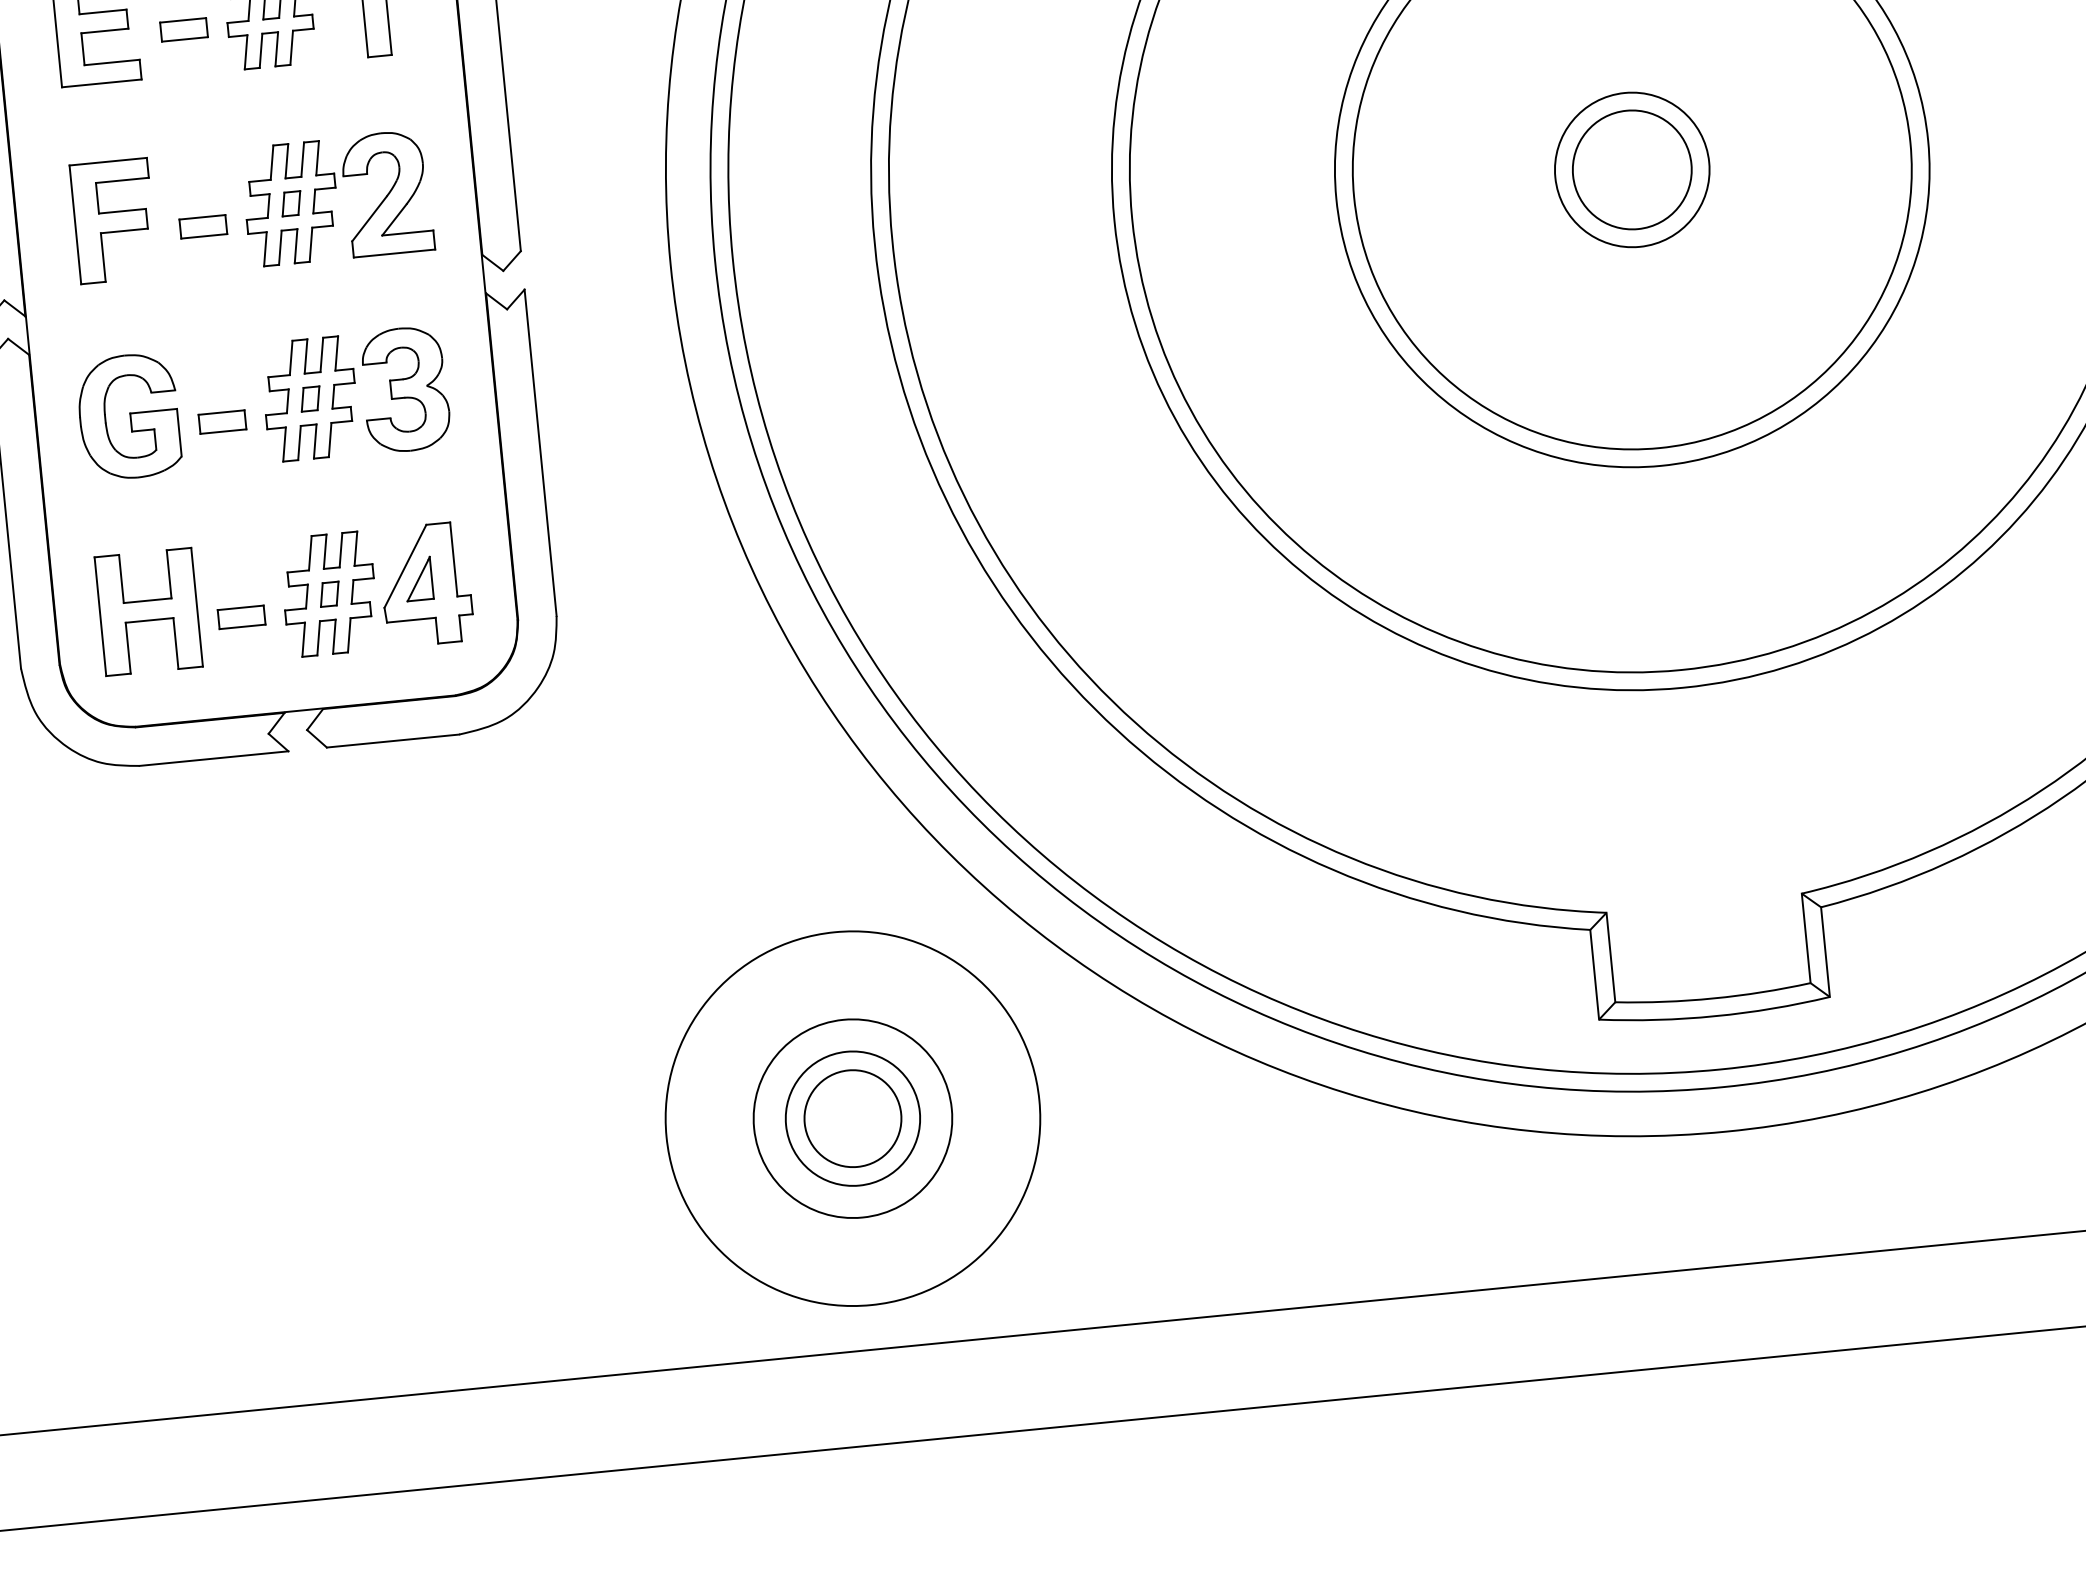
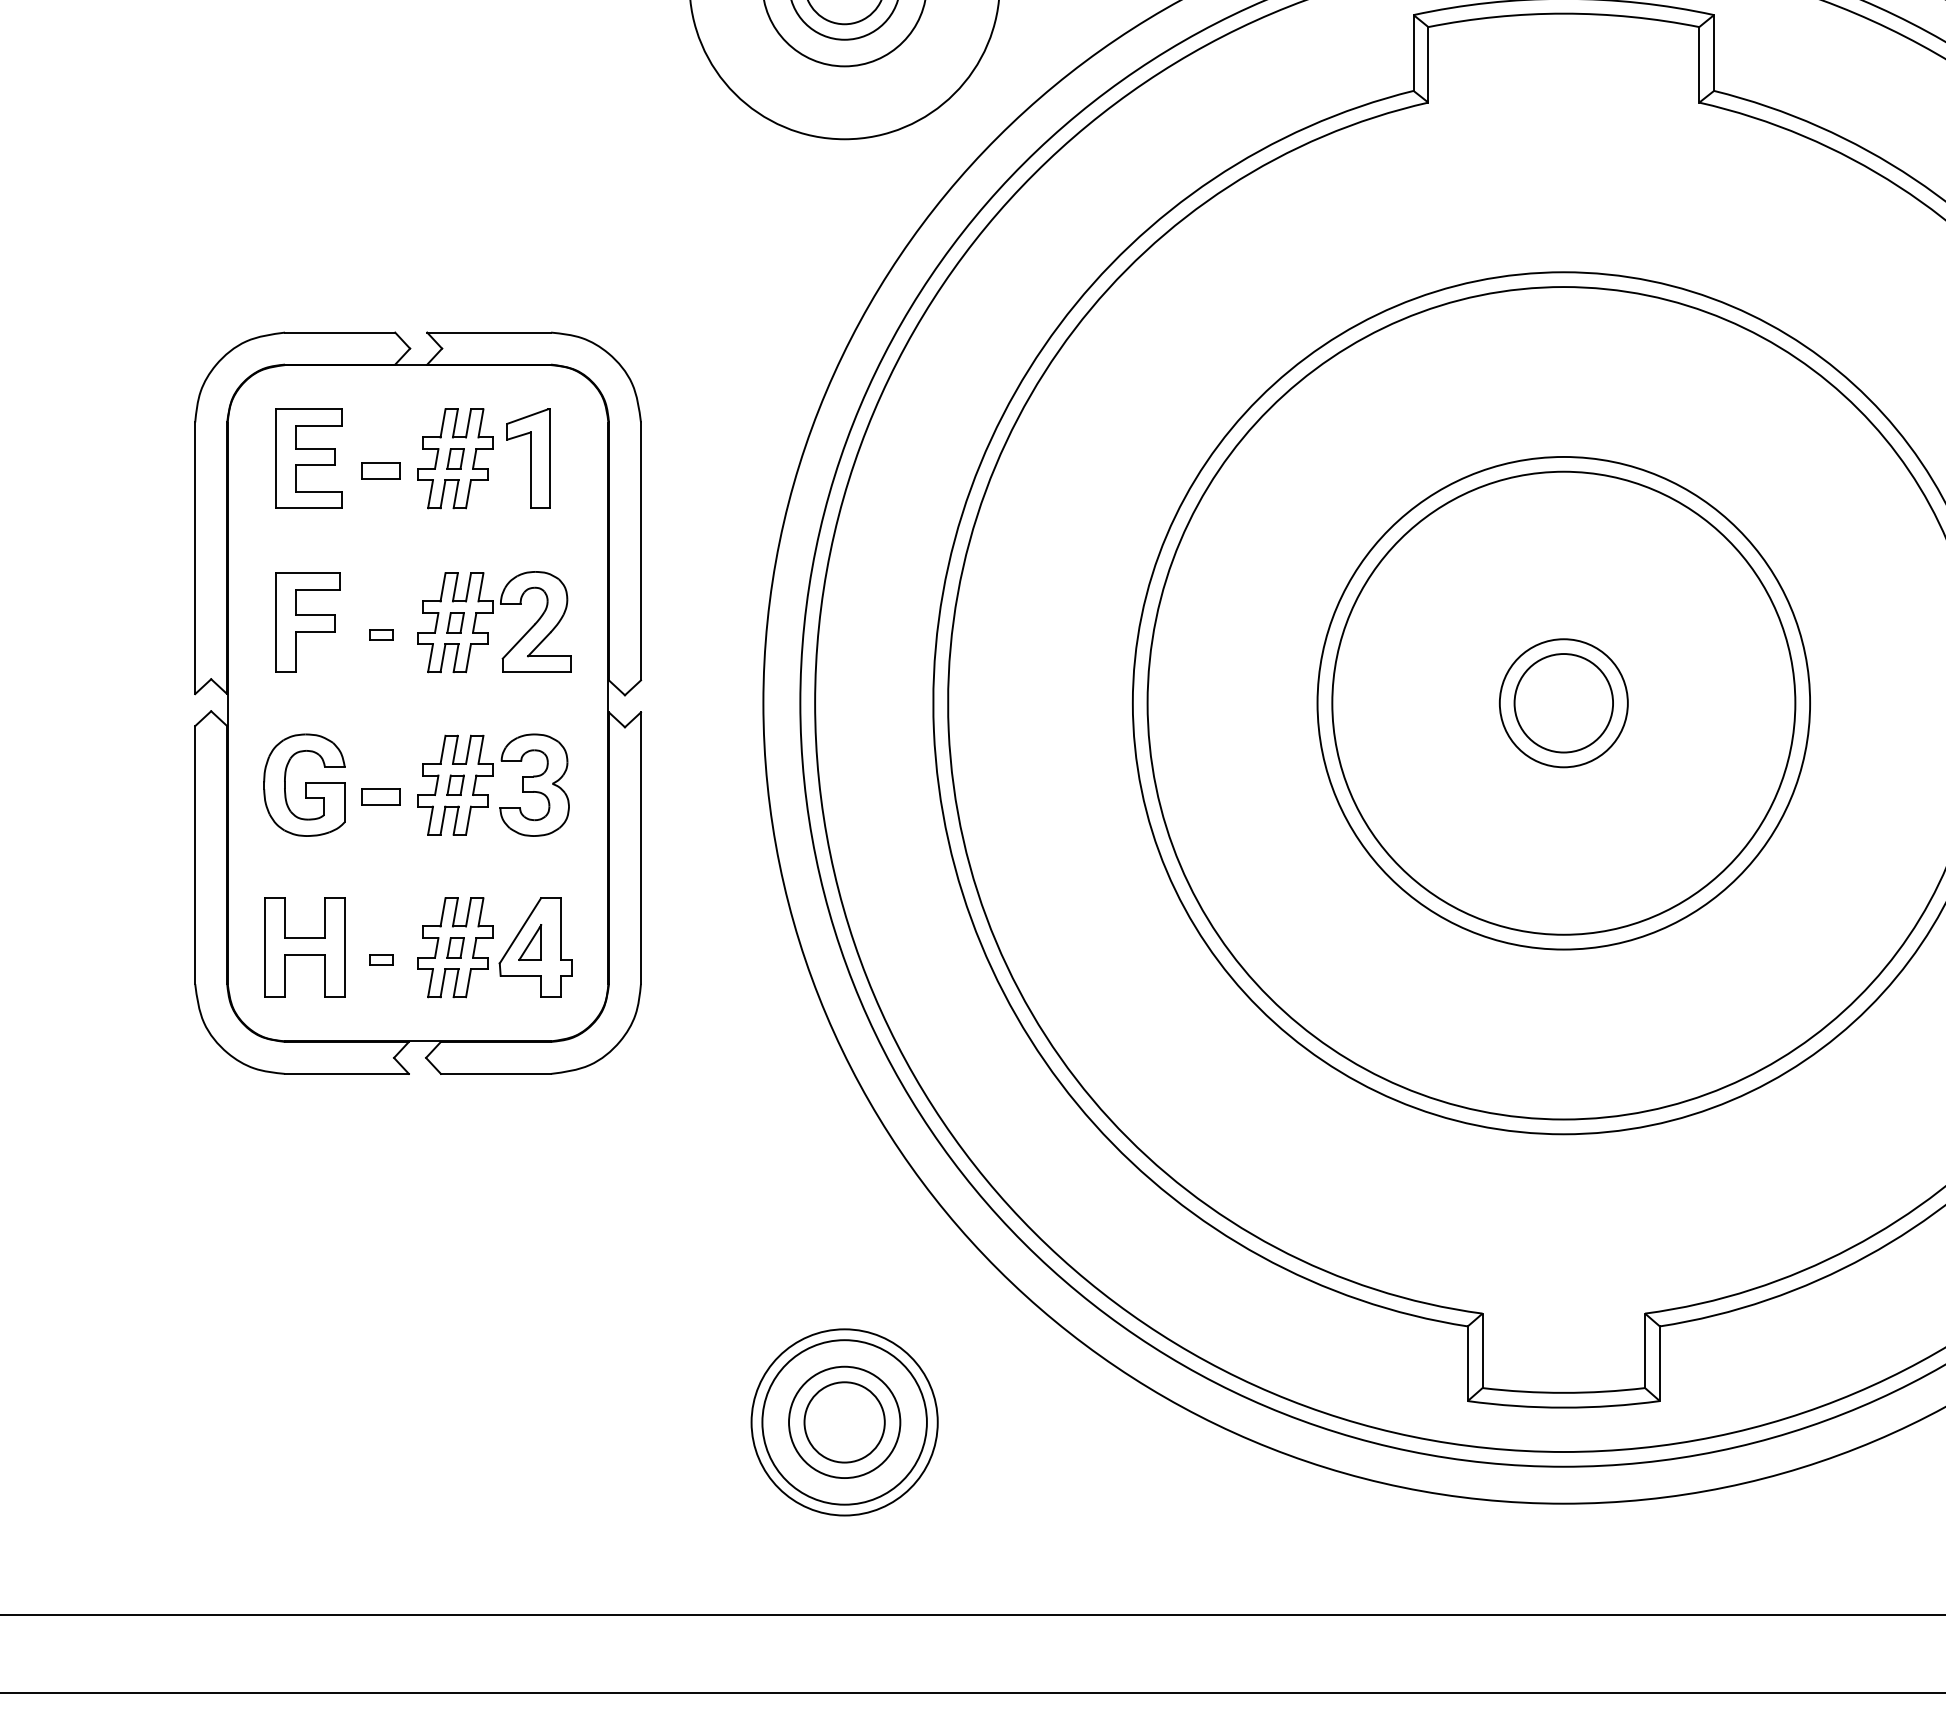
part: (202, 226) -> (380, 634), size x0.6
part: (240, 617) -> (380, 959), size x0.6
circle: (852, 1118) -> (844, 1422), size x0.6

